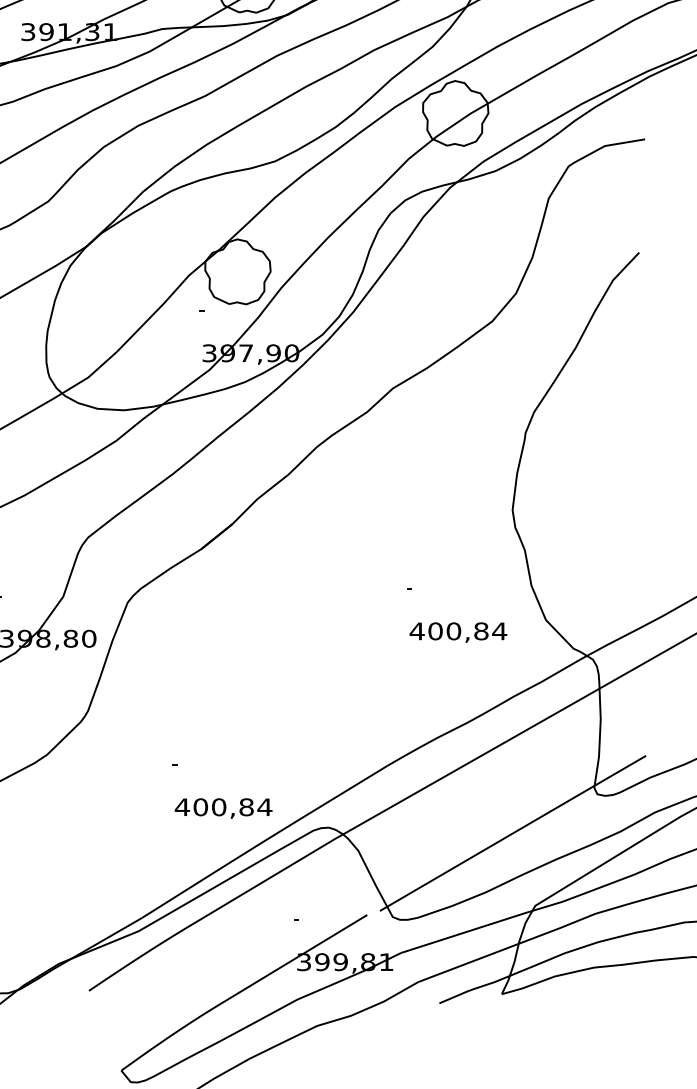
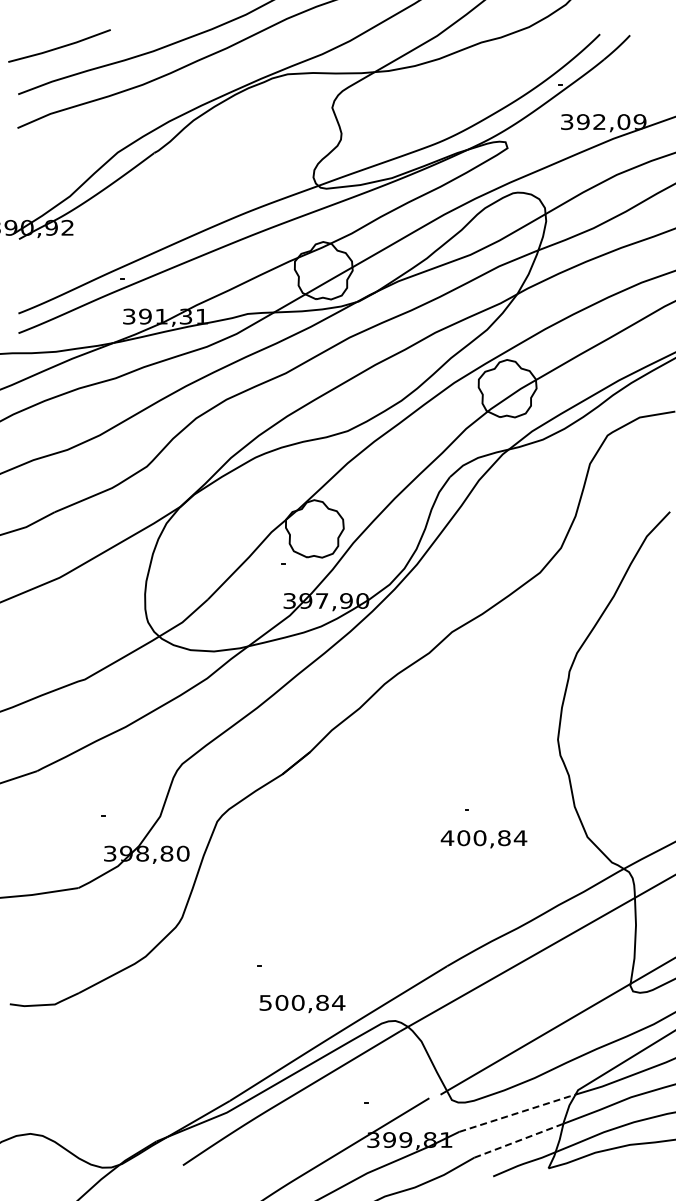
text: (457, 632) -> (483, 839), moved
text: (182, 806) -> (265, 1002), 400,84 -> 500,84
line: (466, 932) -> (517, 1113), solid -> dashed
line: (467, 962) -> (518, 1140), solid -> dashed

